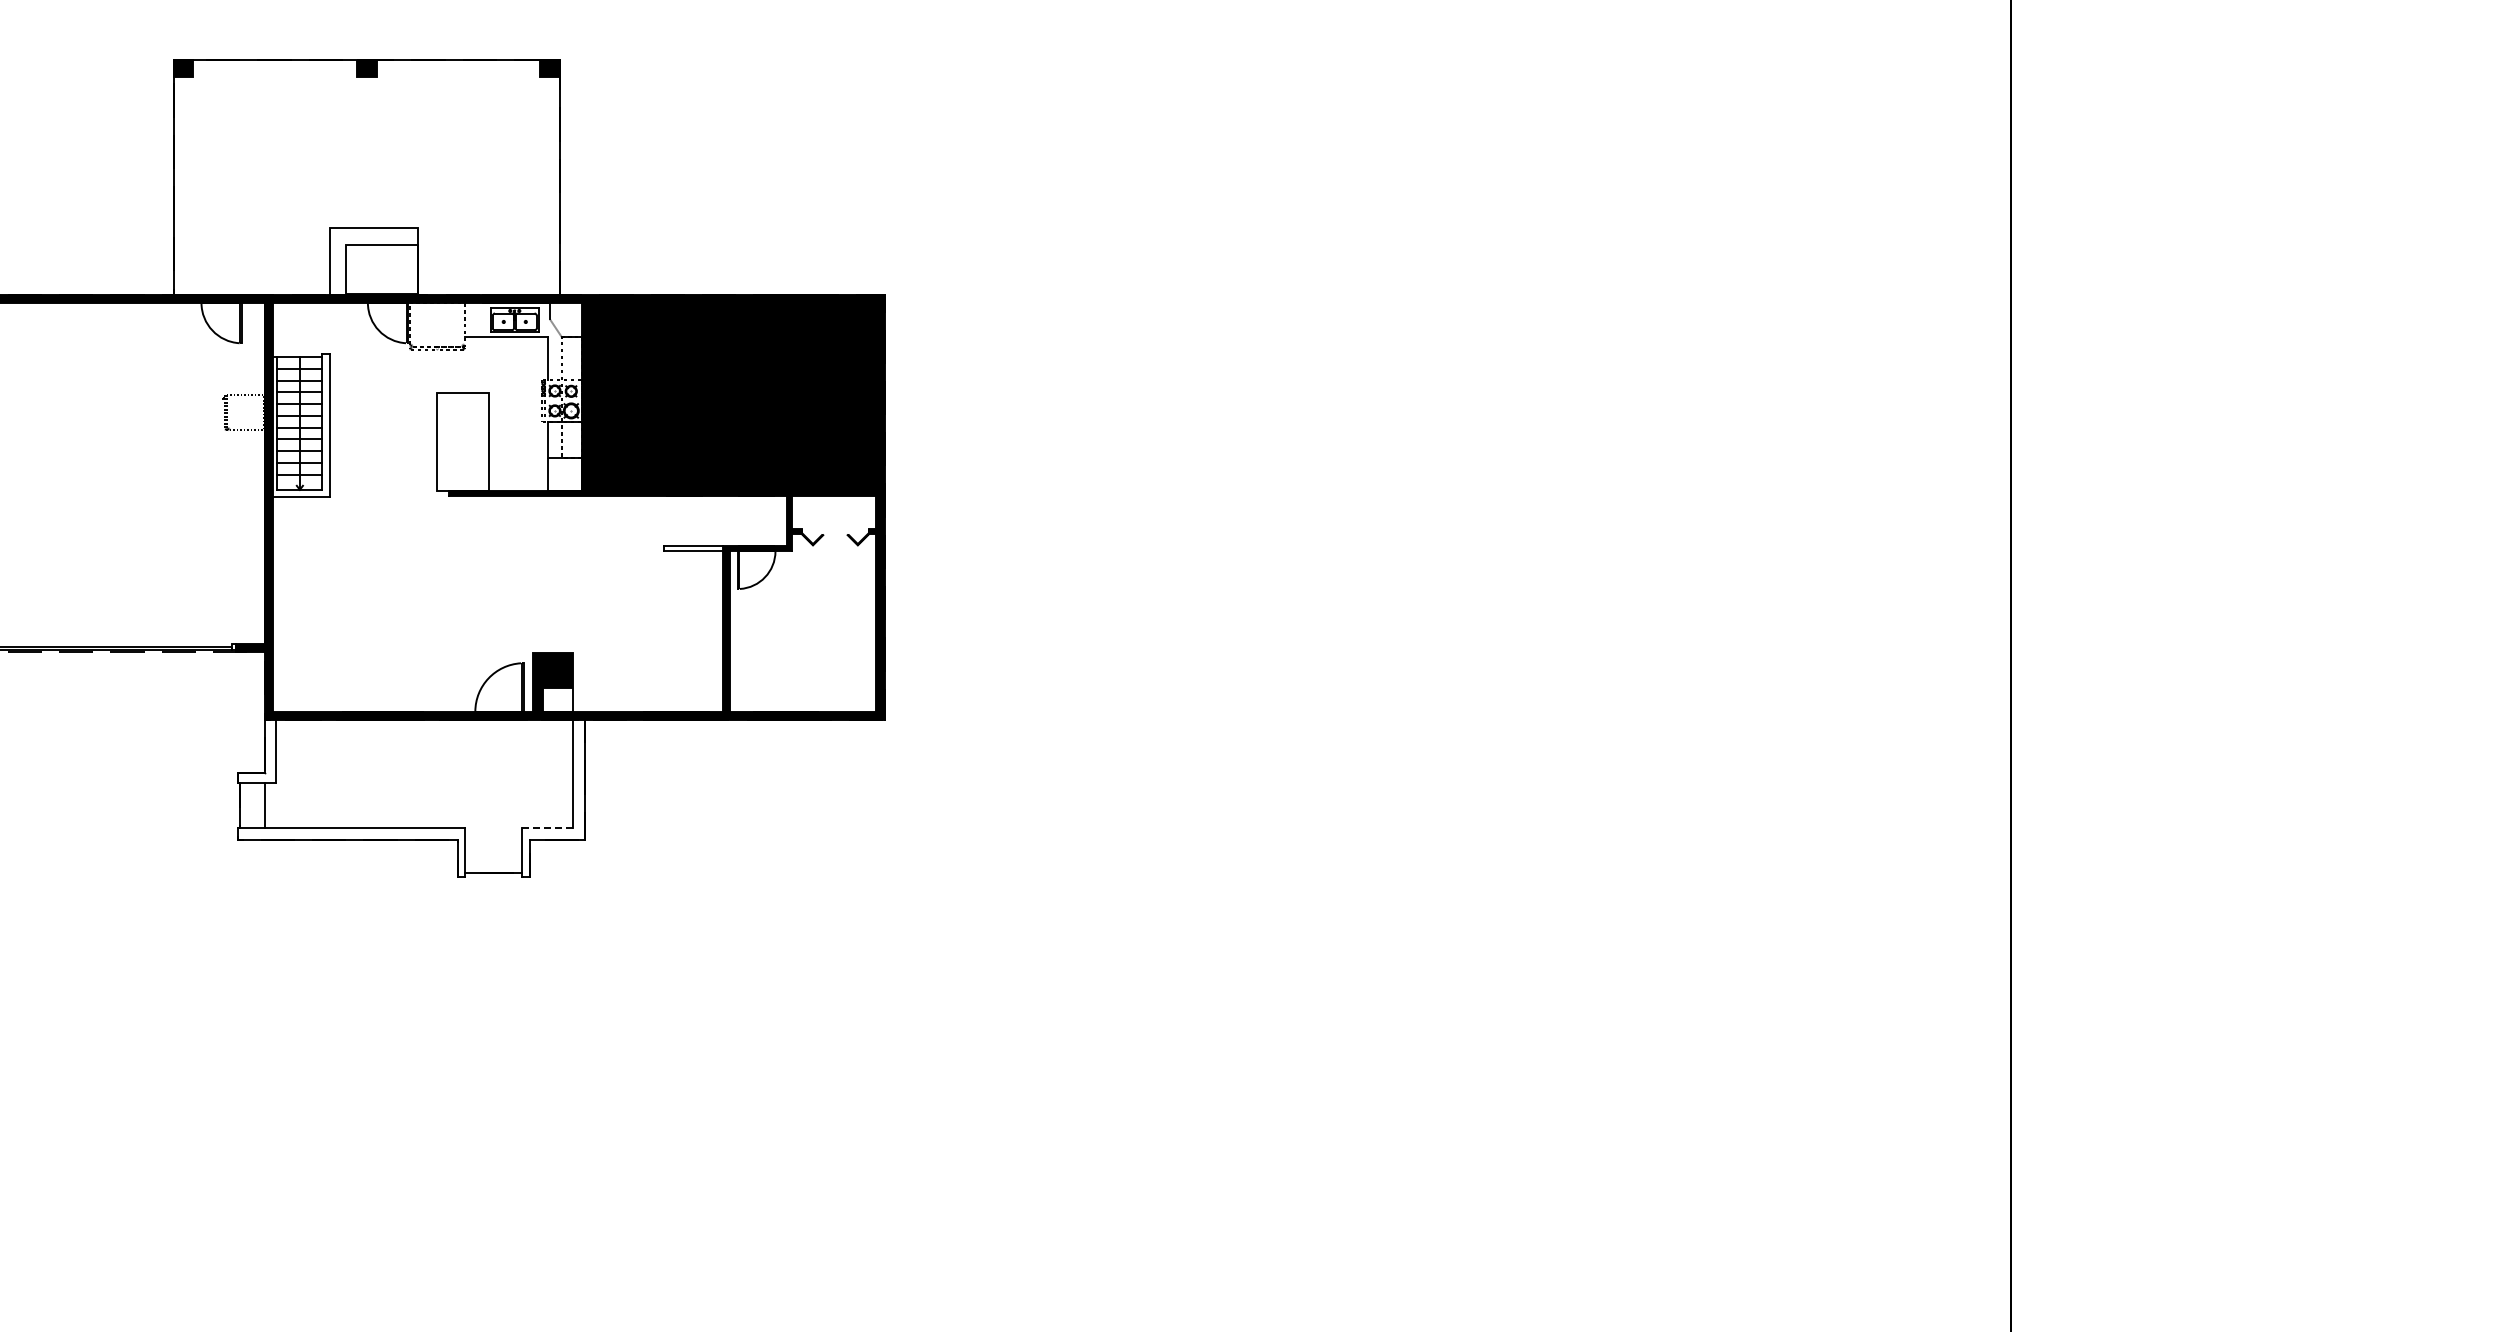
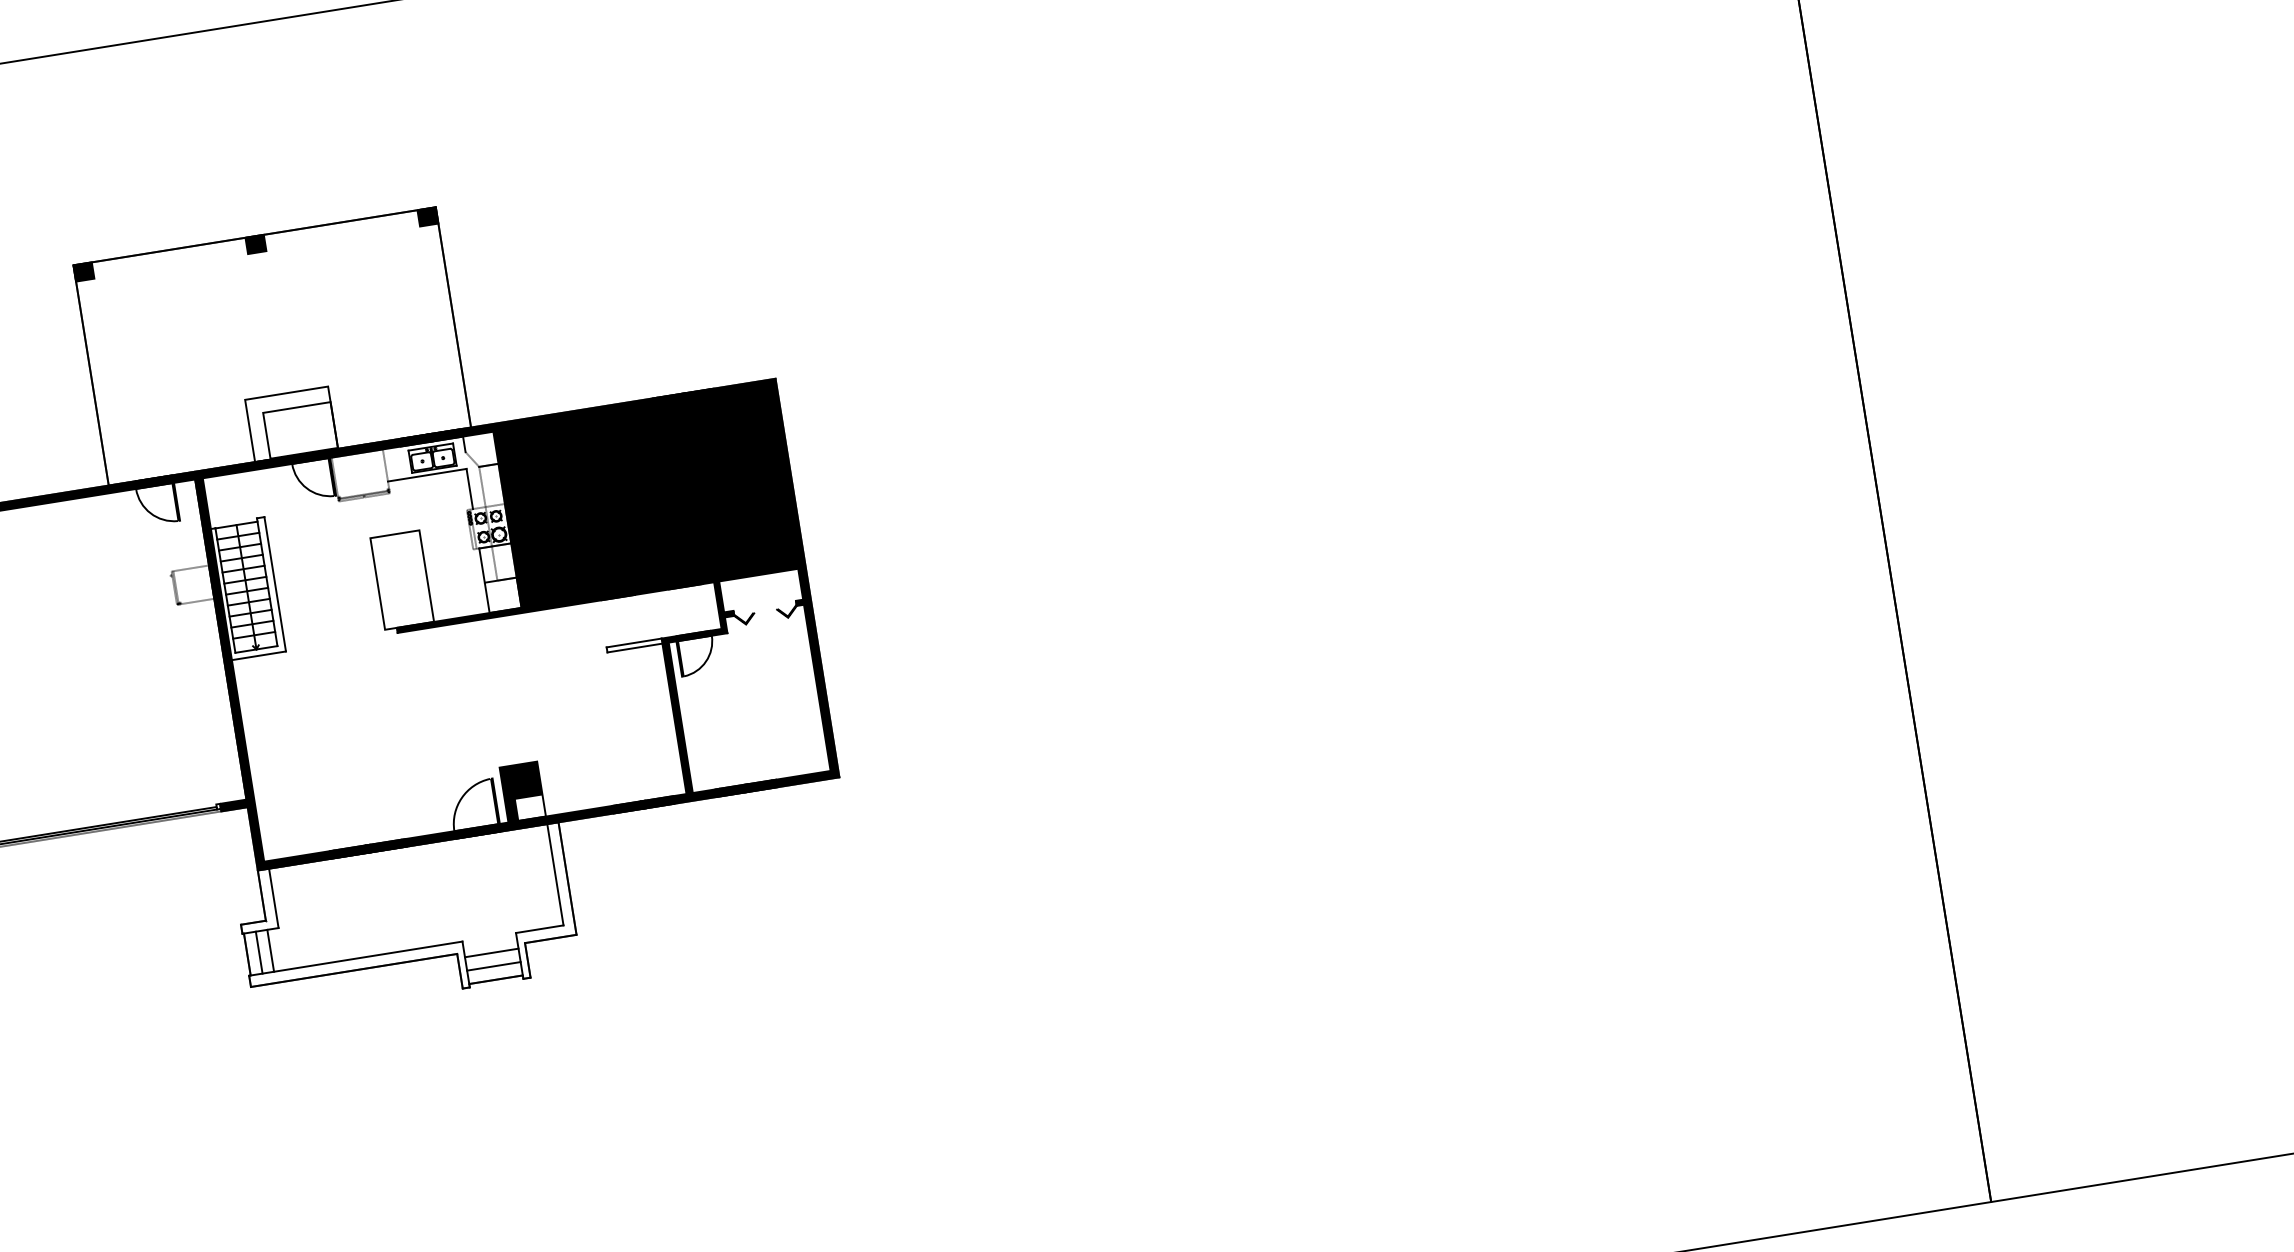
line: (252, 805) -> (259, 952), added
line: (547, 827) -> (539, 929), dashed -> solid
line: (493, 844) -> (491, 953), added
line: (493, 858) -> (493, 966), added

